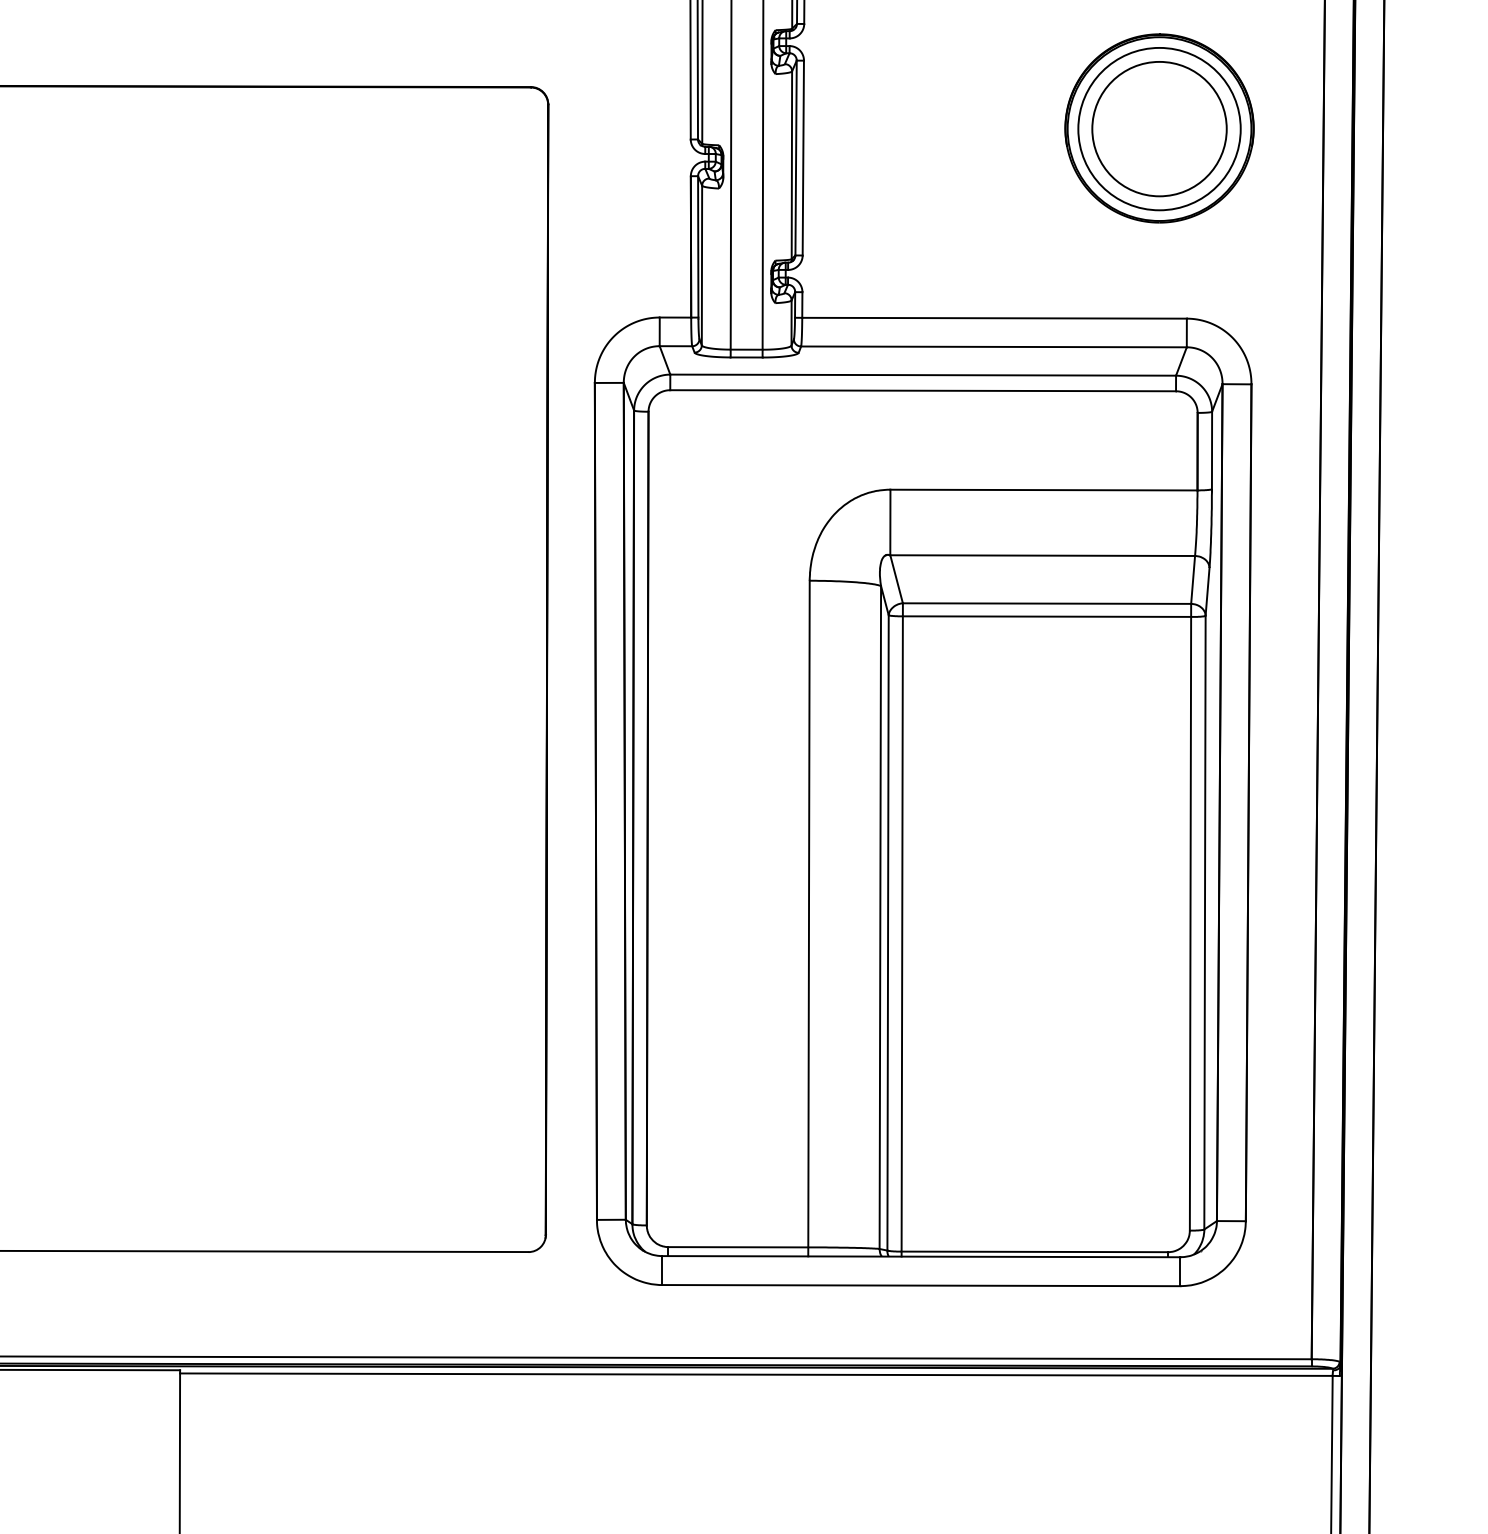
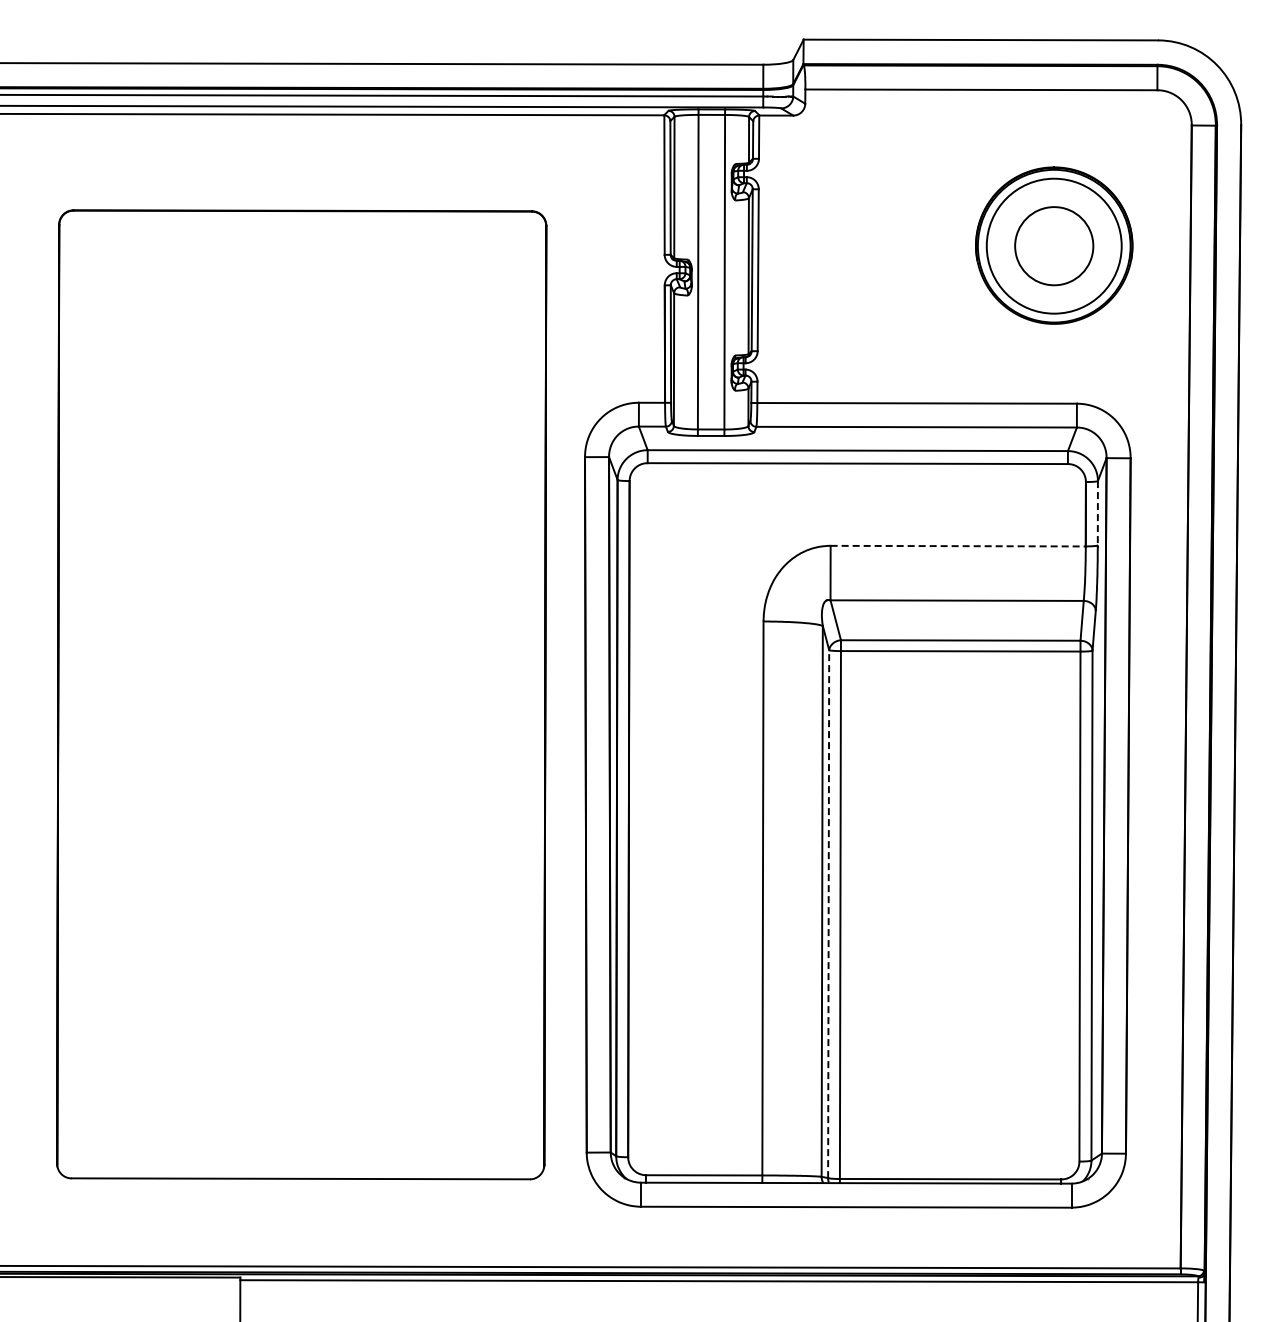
circle: (1159, 129) -> (1054, 246), size x0.7
line: (1211, 450) -> (1097, 513), solid -> dashed
line: (1044, 490) -> (958, 546), solid -> dashed
line: (887, 933) -> (828, 914), solid -> dashed

